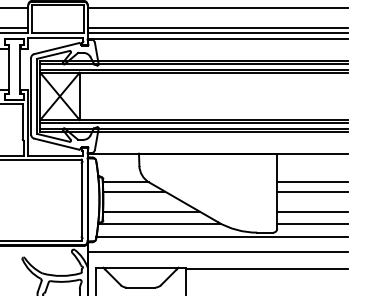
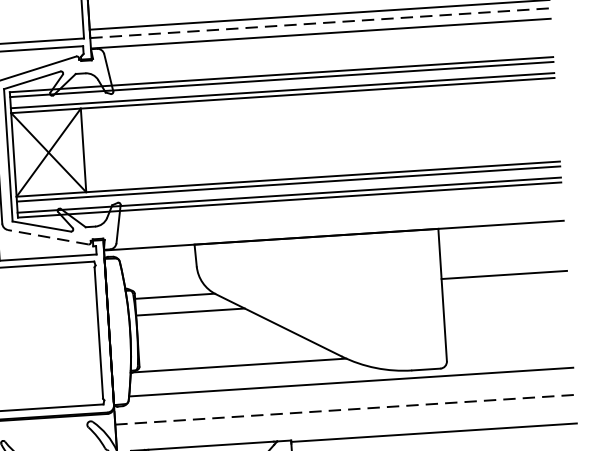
line: (218, 33) -> (321, 23), solid -> dashed
line: (56, 144) -> (48, 237), solid -> dashed
line: (312, 191) -> (504, 291), removed
line: (151, 211) -> (223, 345), removed
line: (312, 211) -> (507, 326), removed
line: (312, 223) -> (508, 348), removed
line: (218, 252) -> (346, 409), solid -> dashed

